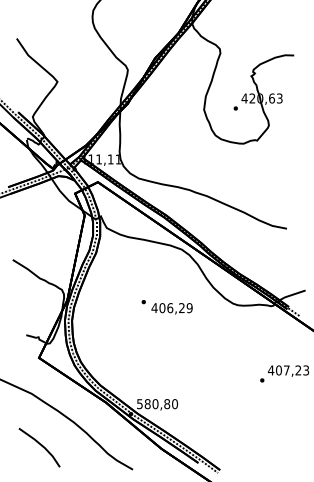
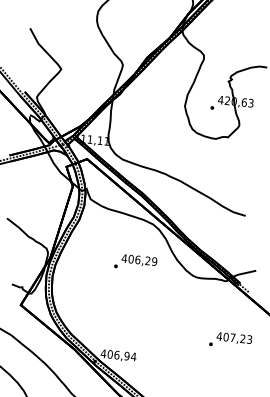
text: (171, 308) -> (138, 260), moved
text: (157, 404) -> (118, 355), 580,80 -> 406,94

